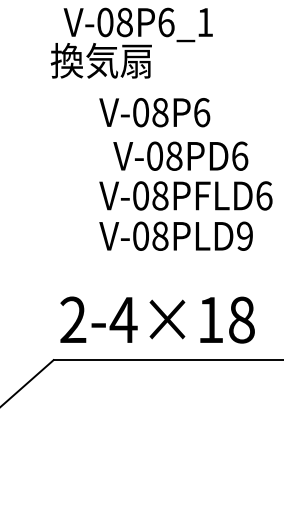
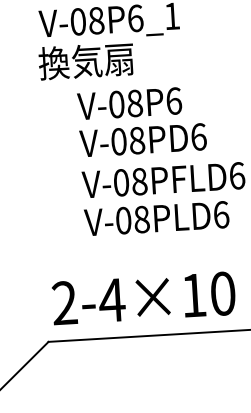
text: (100, 60) -> (85, 61), moved
text: (180, 155) -> (142, 139), moved
text: (245, 235) -> (221, 214), V-08PLD9 -> V-08PLD6
text: (241, 319) -> (222, 293), 2-4×18 -> 2-4×10

